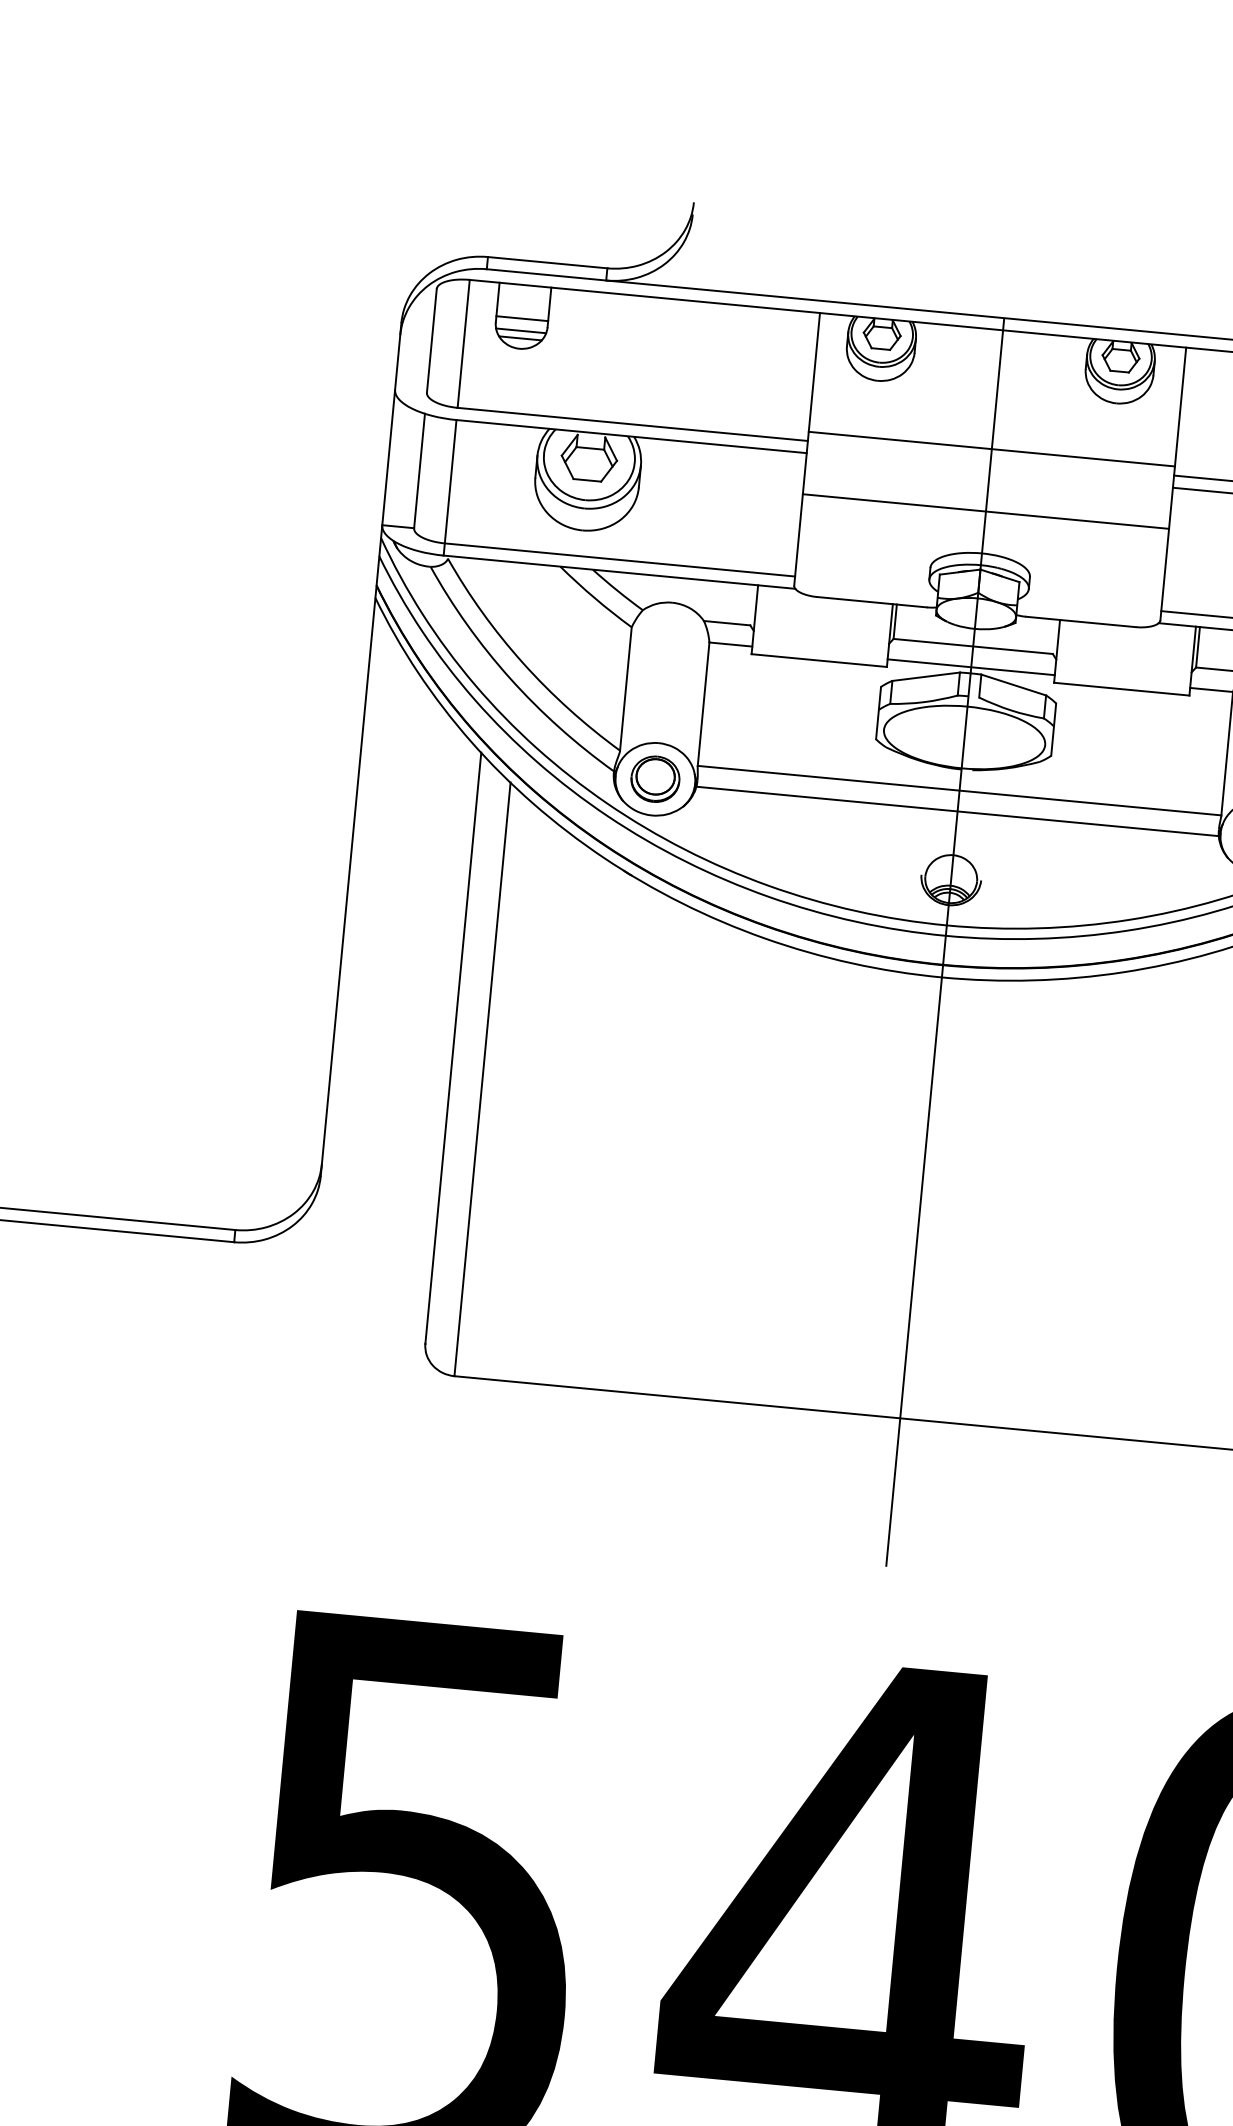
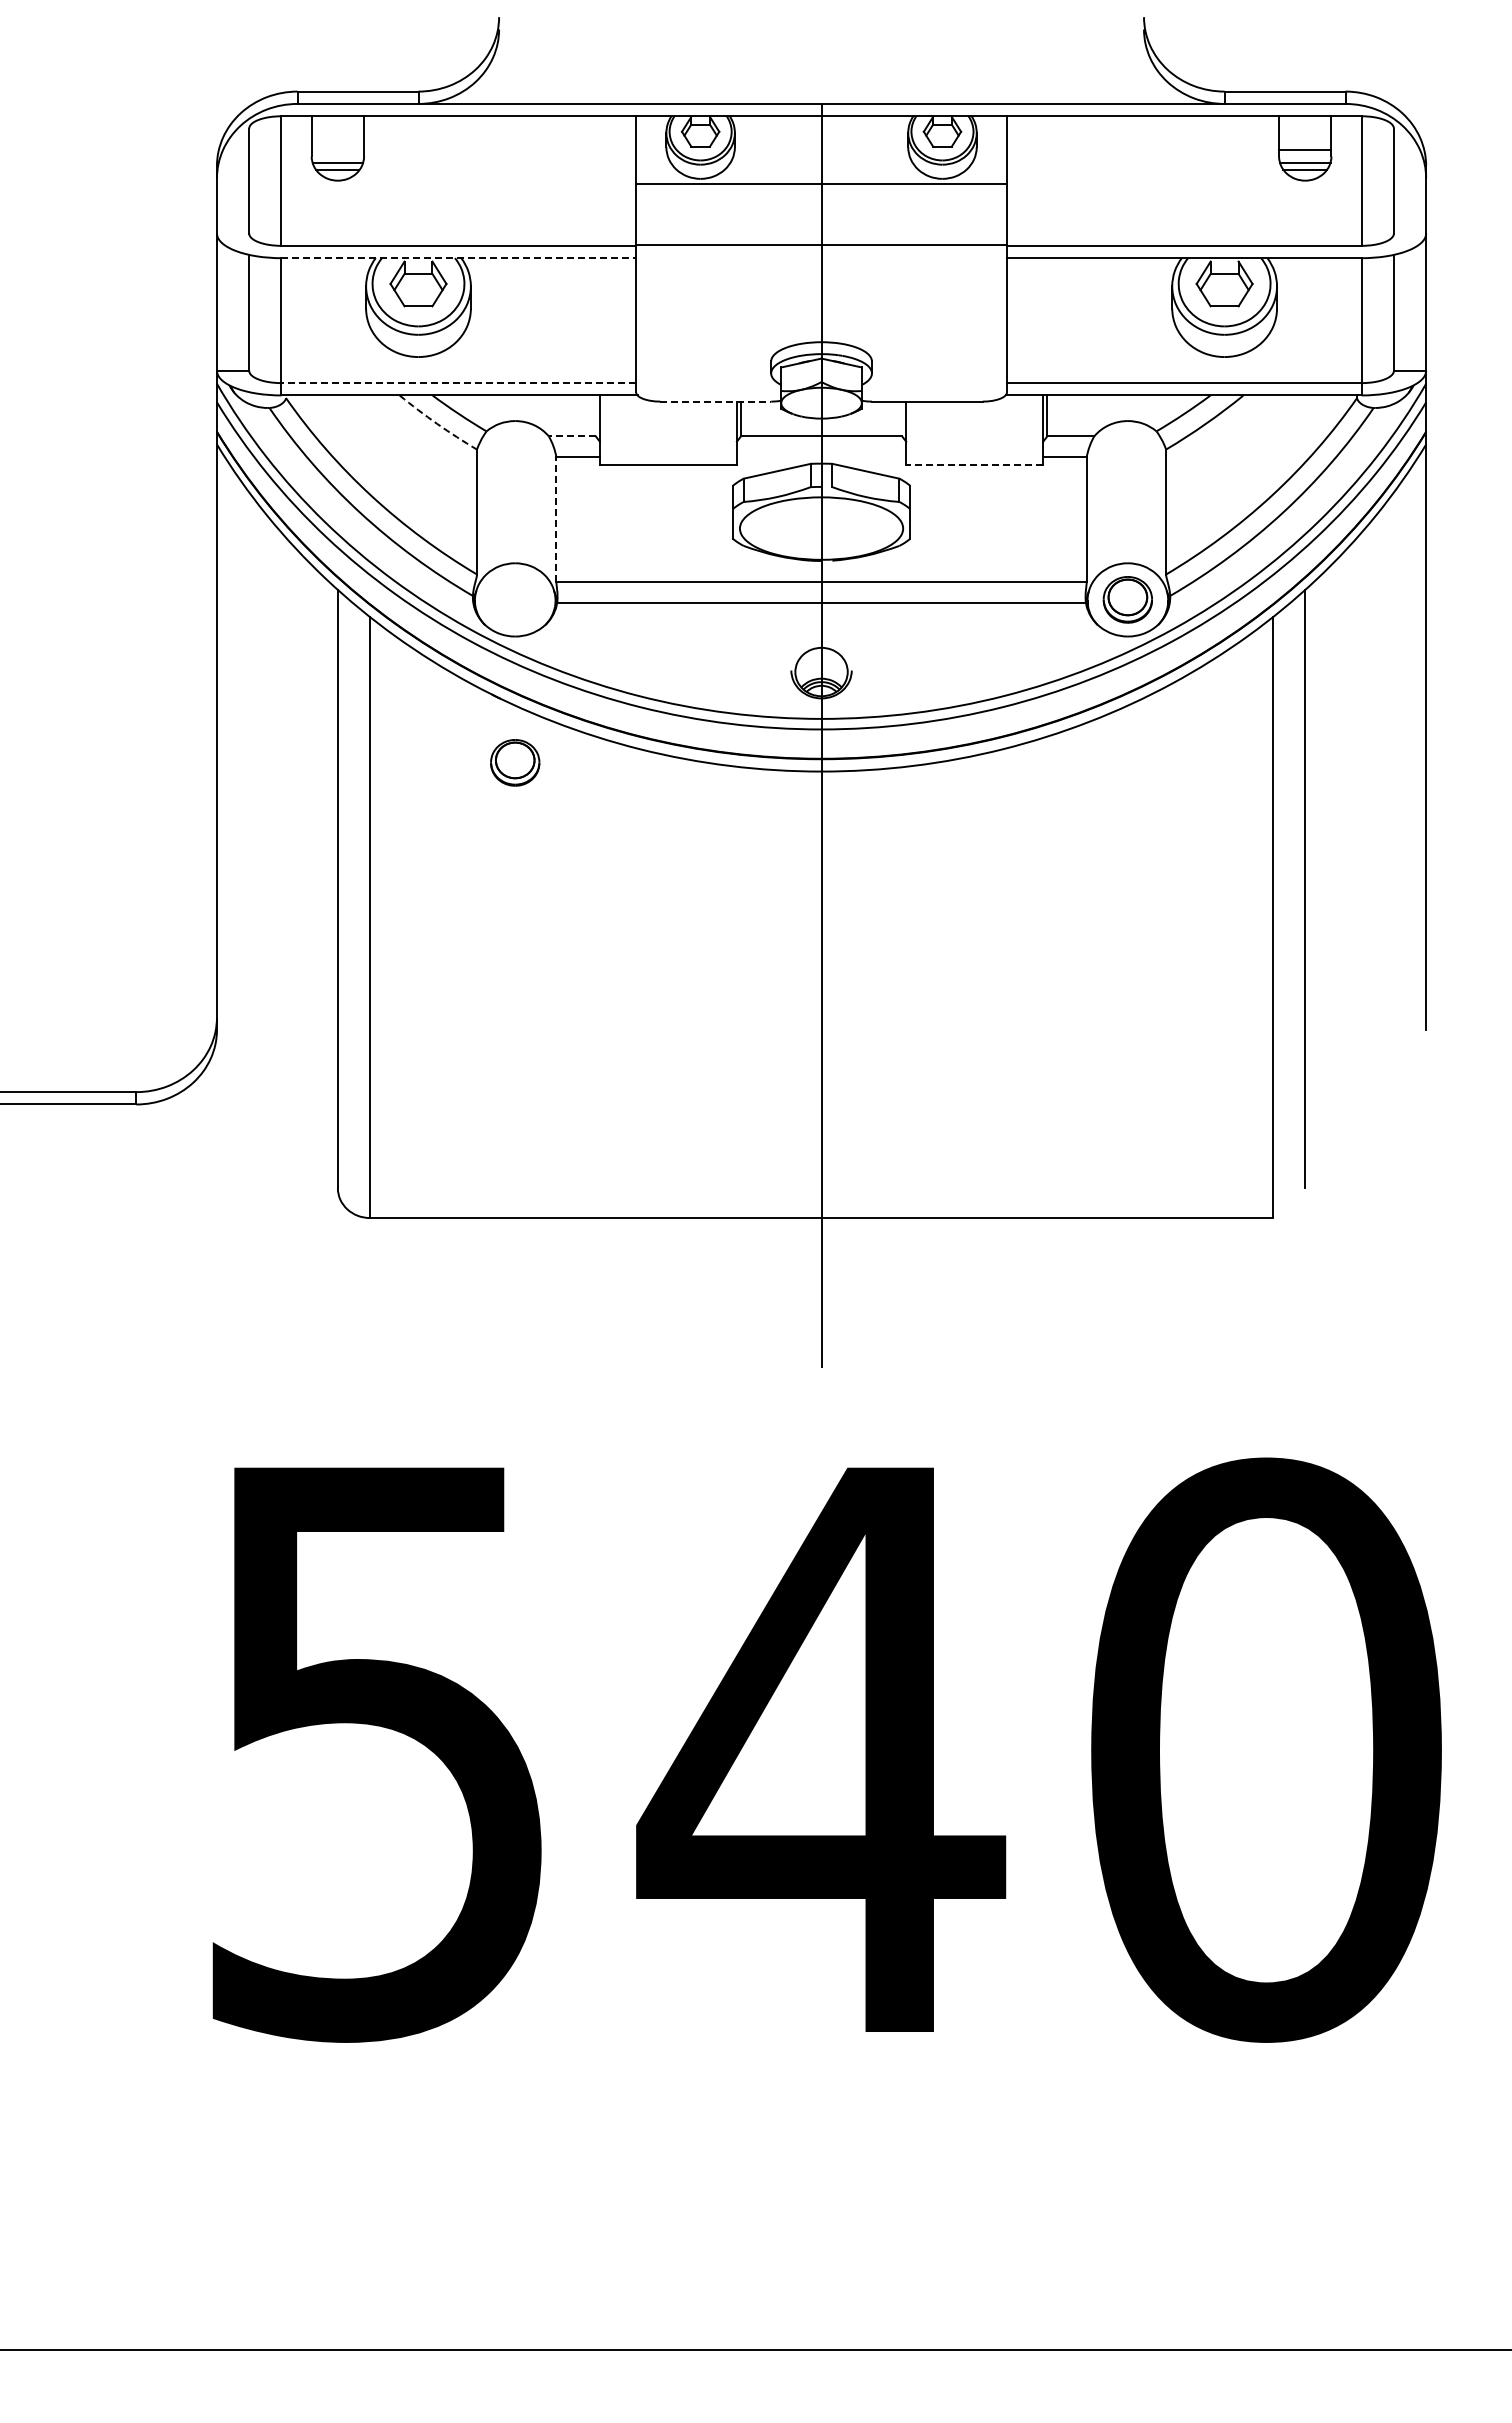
line: (521, 318) -> (337, 150), removed
line: (632, 436) -> (459, 258), solid -> dashed
line: (991, 449) -> (821, 183), moved
line: (985, 511) -> (821, 244), moved
line: (619, 560) -> (458, 383), solid -> dashed
arc: (595, 597) -> (437, 423), solid -> dashed
line: (872, 602) -> (716, 401), solid -> dashed
line: (726, 623) -> (571, 436), solid -> dashed
line: (971, 667) -> (821, 457), removed
line: (1121, 689) -> (974, 465), solid -> dashed
line: (703, 703) -> (556, 519), solid -> dashed
part: (655, 778) -> (515, 762), moved

